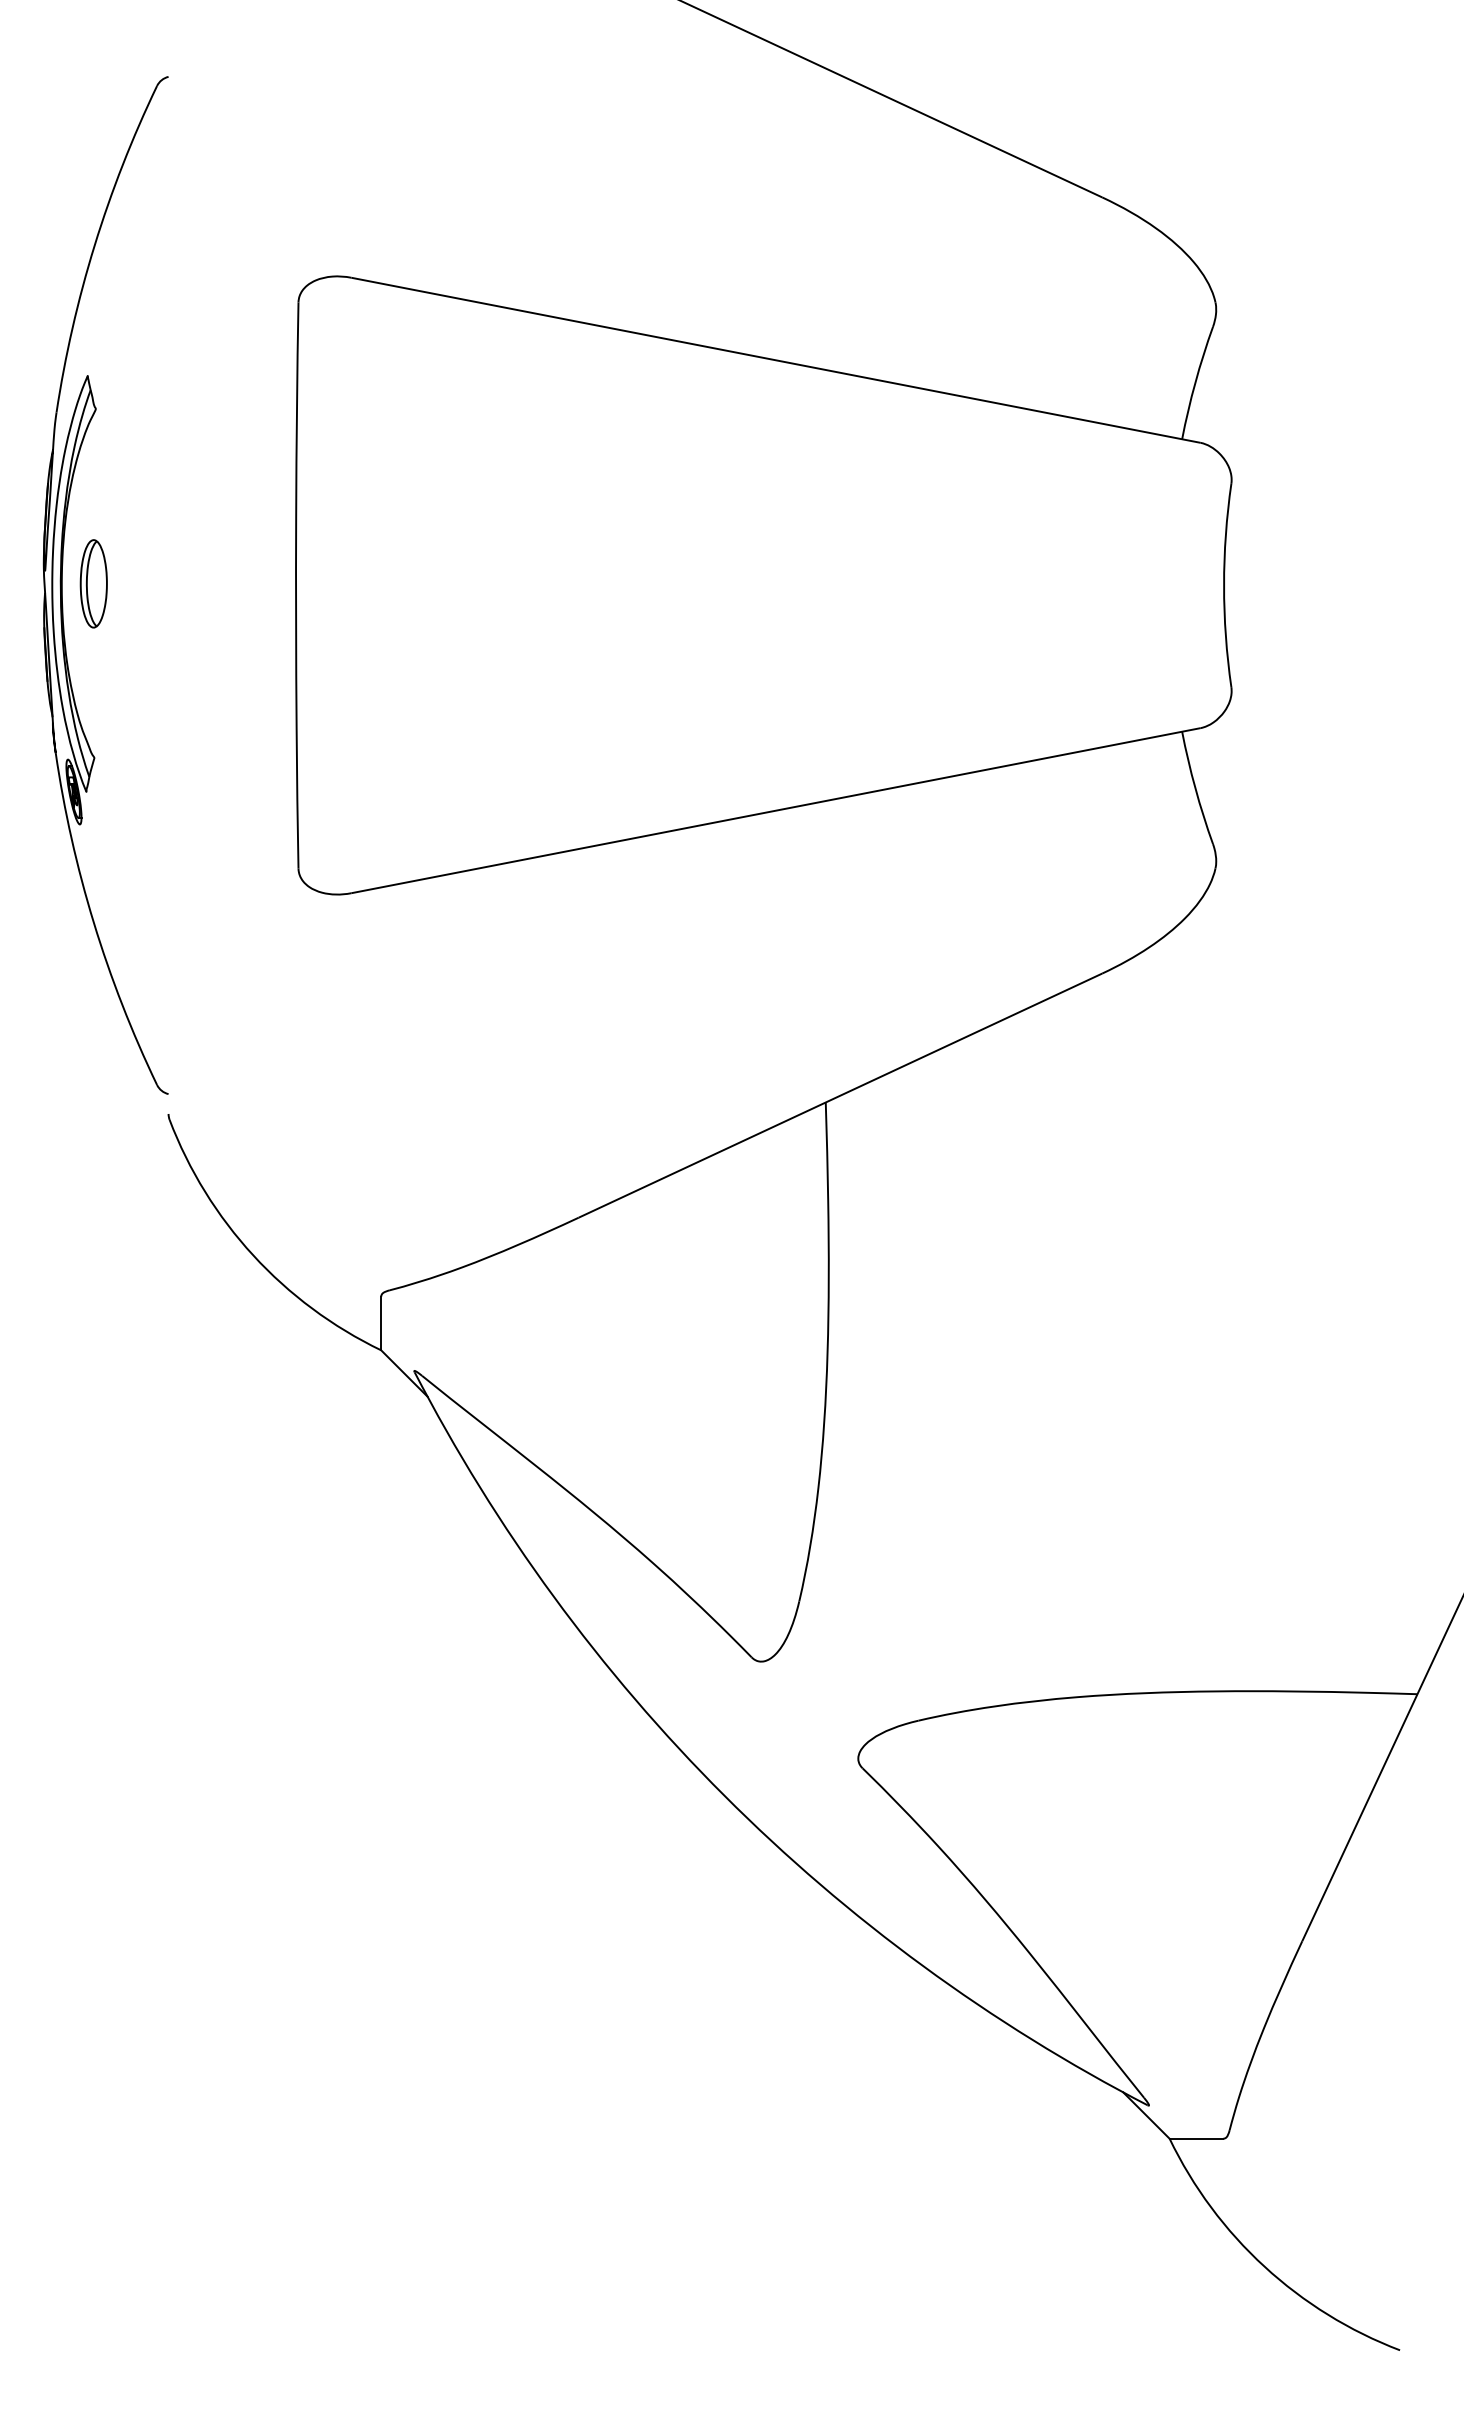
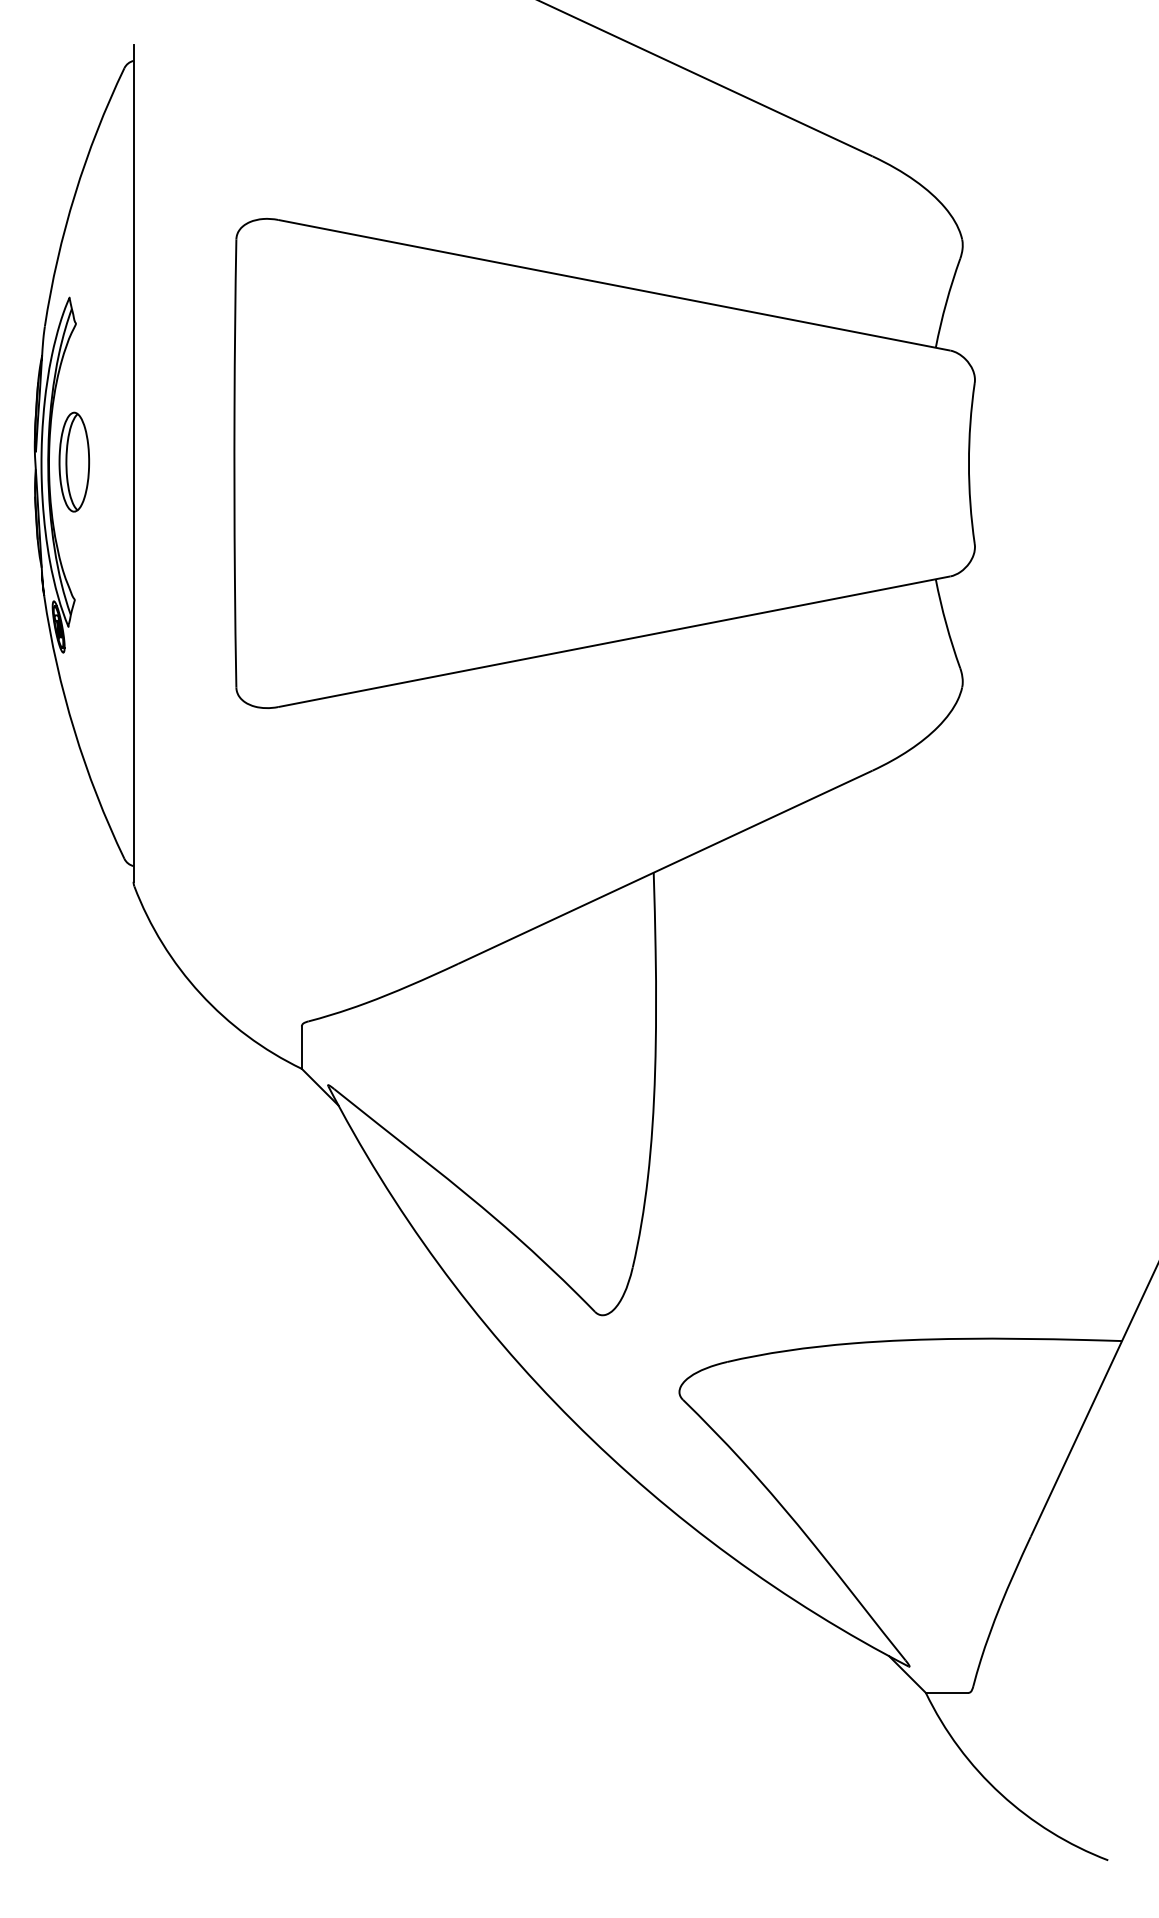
part: (93, 583) -> (74, 461), size x1.43
line: (168, 585) -> (133, 463), added

